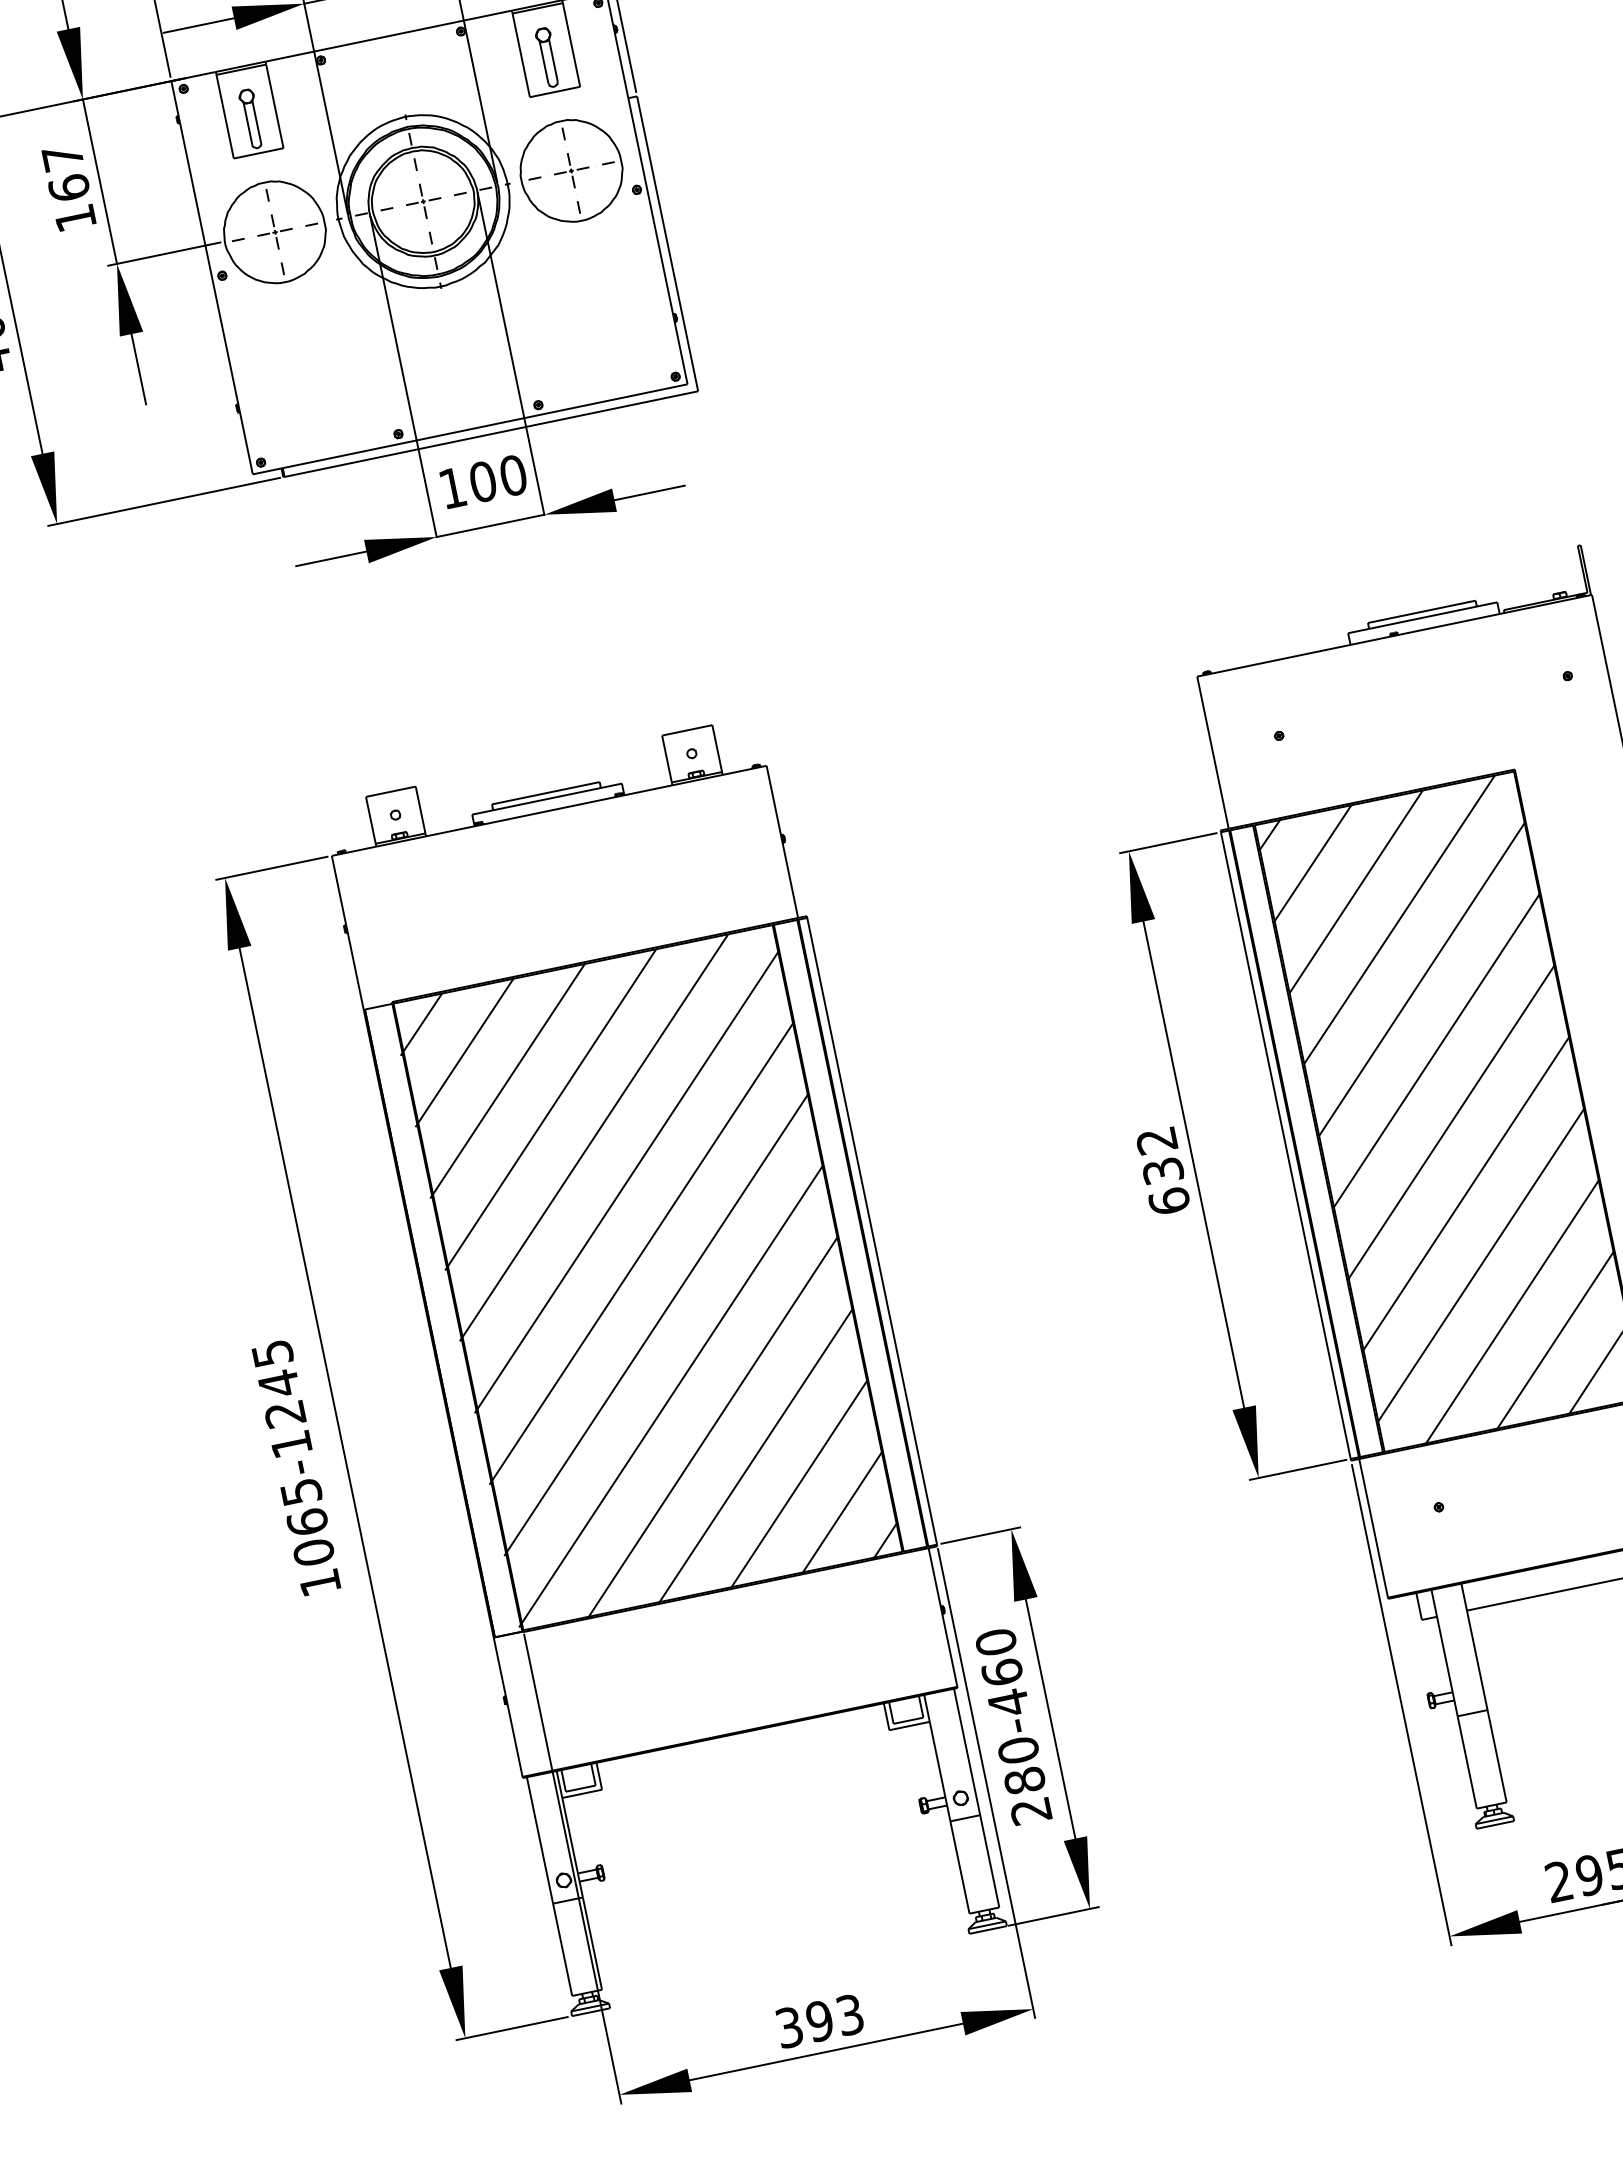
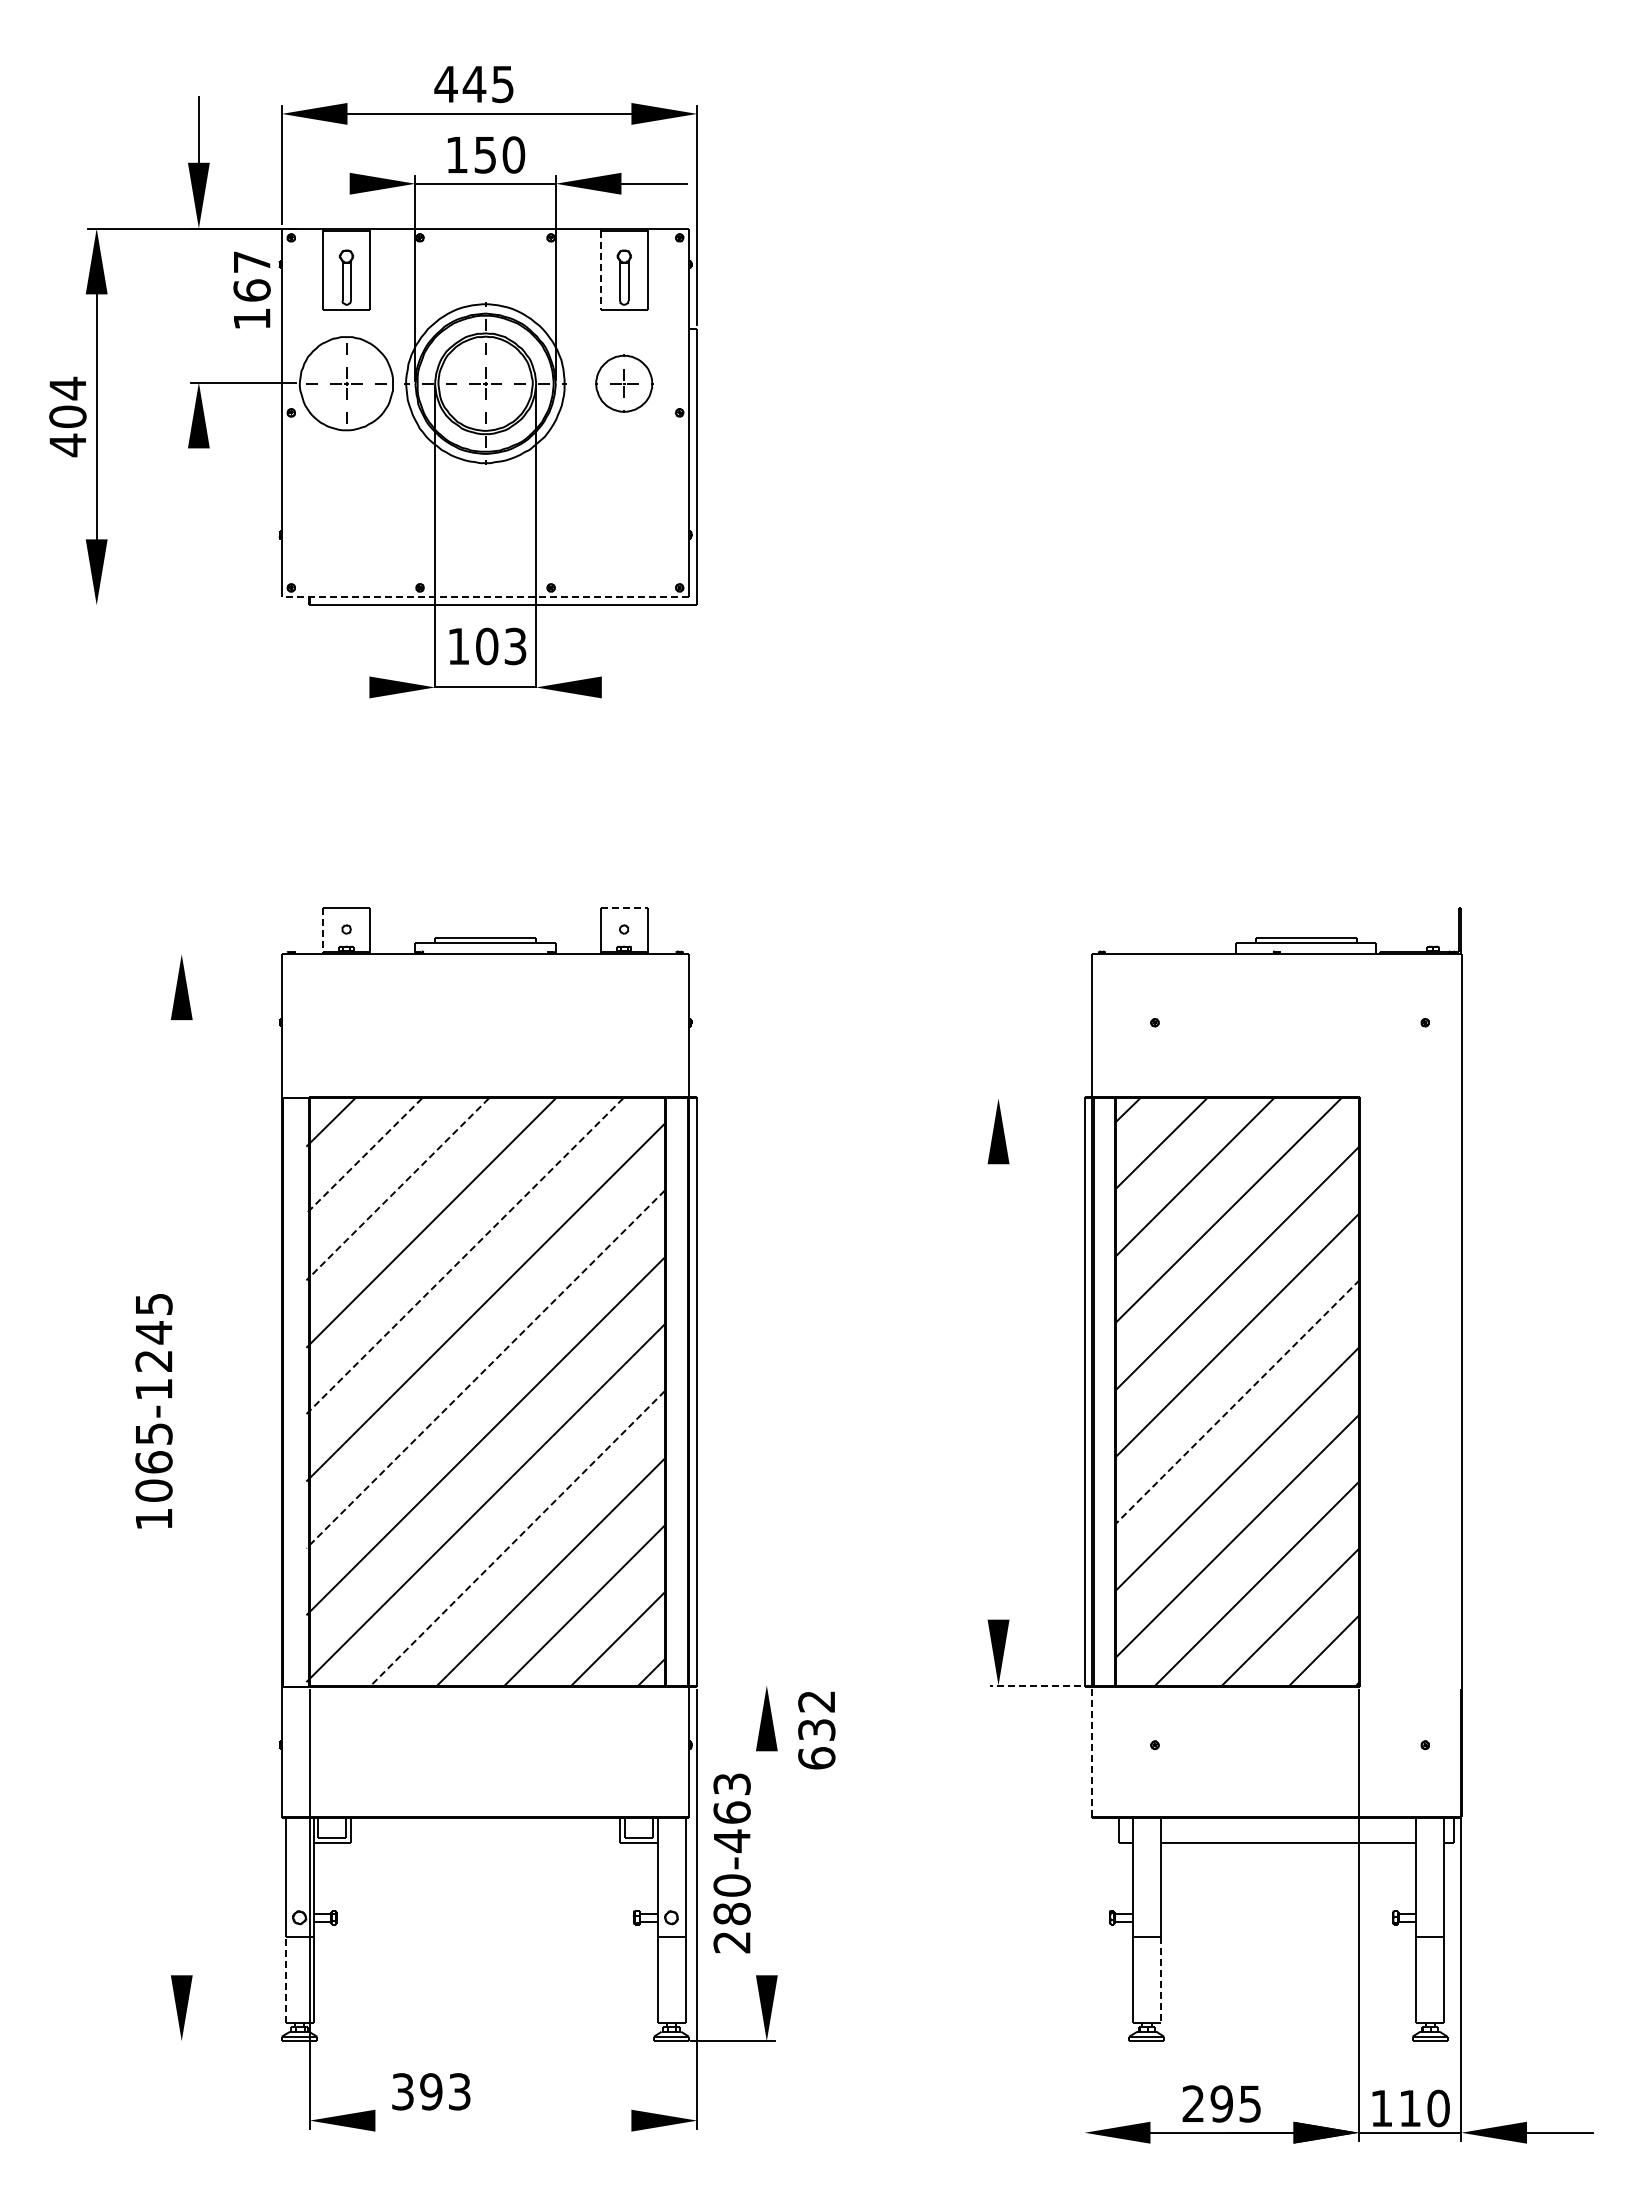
line: (198, 25) -> (316, 183), removed
line: (521, 56) -> (600, 271), solid -> dashed
part: (570, 170) -> (623, 383), size x0.6
line: (99, 181) -> (198, 305), removed
text: (68, 186) -> (251, 289), moved
line: (138, 369) -> (198, 481), removed
line: (470, 428) -> (485, 596), solid -> dashed
text: (513, 475) -> (515, 646), 100 -> 103
line: (649, 493) -> (634, 687), removed
line: (163, 502) -> (196, 605), removed
line: (331, 558) -> (336, 687), removed
line: (687, 730) -> (624, 907), solid -> dashed
line: (370, 820) -> (323, 929), solid -> dashed
line: (1168, 843) -> (1035, 1098), removed
line: (271, 868) -> (225, 954), removed
line: (464, 1053) -> (364, 1156), solid -> dashed
line: (507, 1081) -> (397, 1189), solid -> dashed
line: (1451, 1121) -> (1237, 1401), solid -> dashed
line: (593, 1138) -> (464, 1256), solid -> dashed
line: (1193, 1164) -> (998, 1391), removed
text: (1162, 1171) -> (816, 1730), moved
line: (641, 1254) -> (485, 1369), solid -> dashed
line: (712, 1427) -> (517, 1538), solid -> dashed
line: (344, 1457) -> (181, 1497), removed
text: (295, 1468) -> (153, 1411), moved
line: (1297, 1470) -> (1034, 1685), solid -> dashed
line: (1373, 1528) -> (1092, 1752), solid -> dashed
line: (981, 1535) -> (738, 1685), removed
text: (995, 1642) -> (731, 1784), 280-460 -> 280-463
line: (1401, 1704) -> (1084, 1915), removed
line: (1050, 1719) -> (766, 1863), removed
line: (1496, 1757) -> (1160, 1980), solid -> dashed
line: (562, 1949) -> (285, 1979), solid -> dashed
text: (819, 2020) -> (431, 2091), moved
line: (512, 2028) -> (225, 2041), removed
line: (826, 2051) -> (503, 2120), removed

